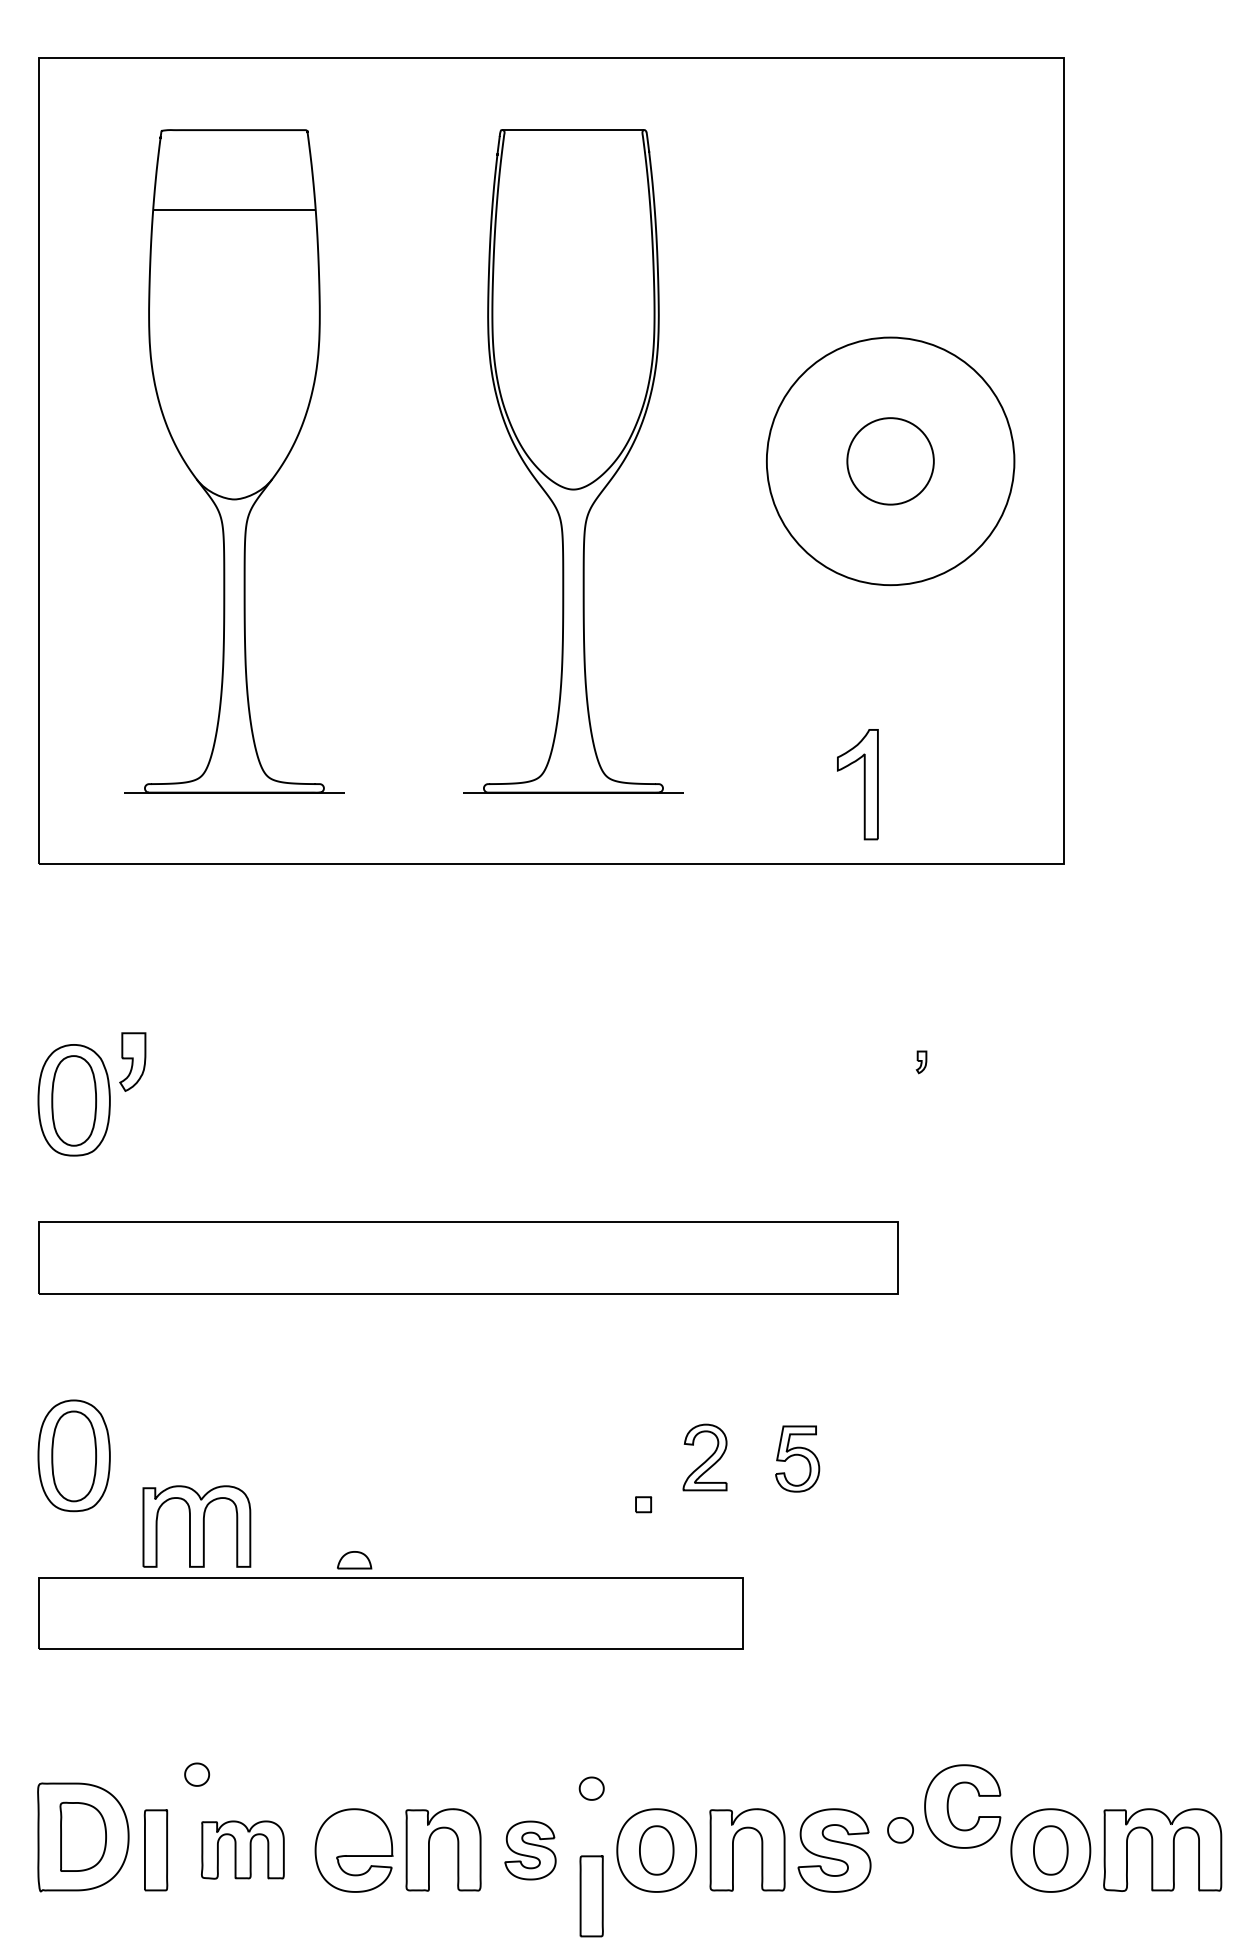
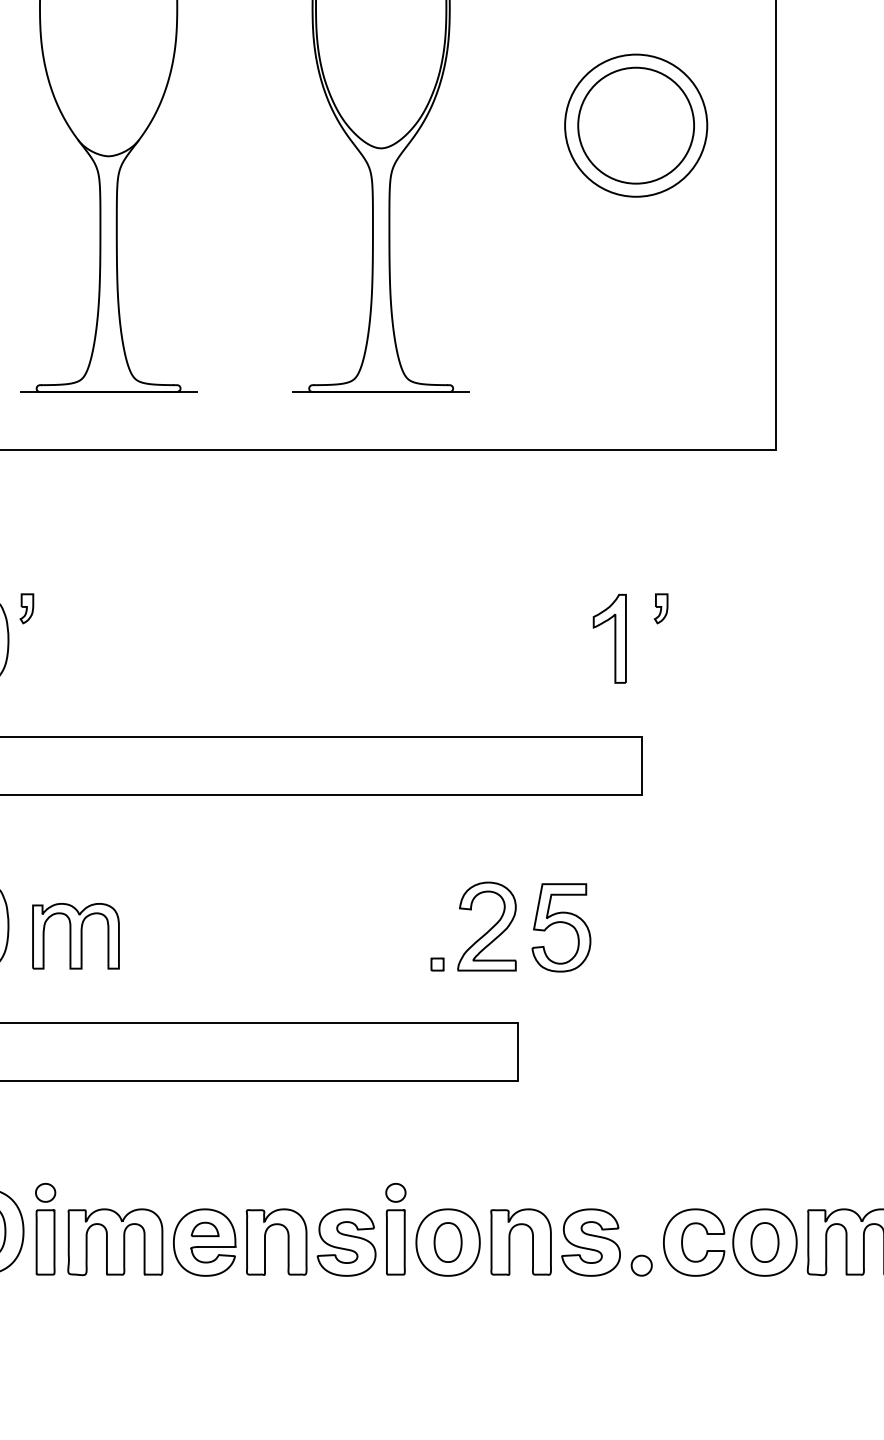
circle: (890, 460) -> (636, 124), size x0.71
circle: (890, 461) -> (636, 125), size x1.67
part: (857, 784) -> (609, 638), moved
part: (132, 1062) -> (26, 608), size x0.62
part: (921, 1062) -> (661, 608), size x1.67
part: (704, 1457) -> (486, 926), size x1.67
part: (797, 1458) -> (561, 927), size x1.67
part: (196, 1526) -> (75, 936), moved
part: (354, 1560) -> (205, 1229), moved
part: (197, 1774) -> (45, 1192), moved
part: (948, 1806) -> (682, 1242), moved
part: (900, 1830) -> (641, 1265), moved
part: (242, 1849) -> (115, 1241), size x1.43
part: (530, 1850) -> (346, 1242), size x1.43
part: (591, 1896) -> (395, 1242), moved

